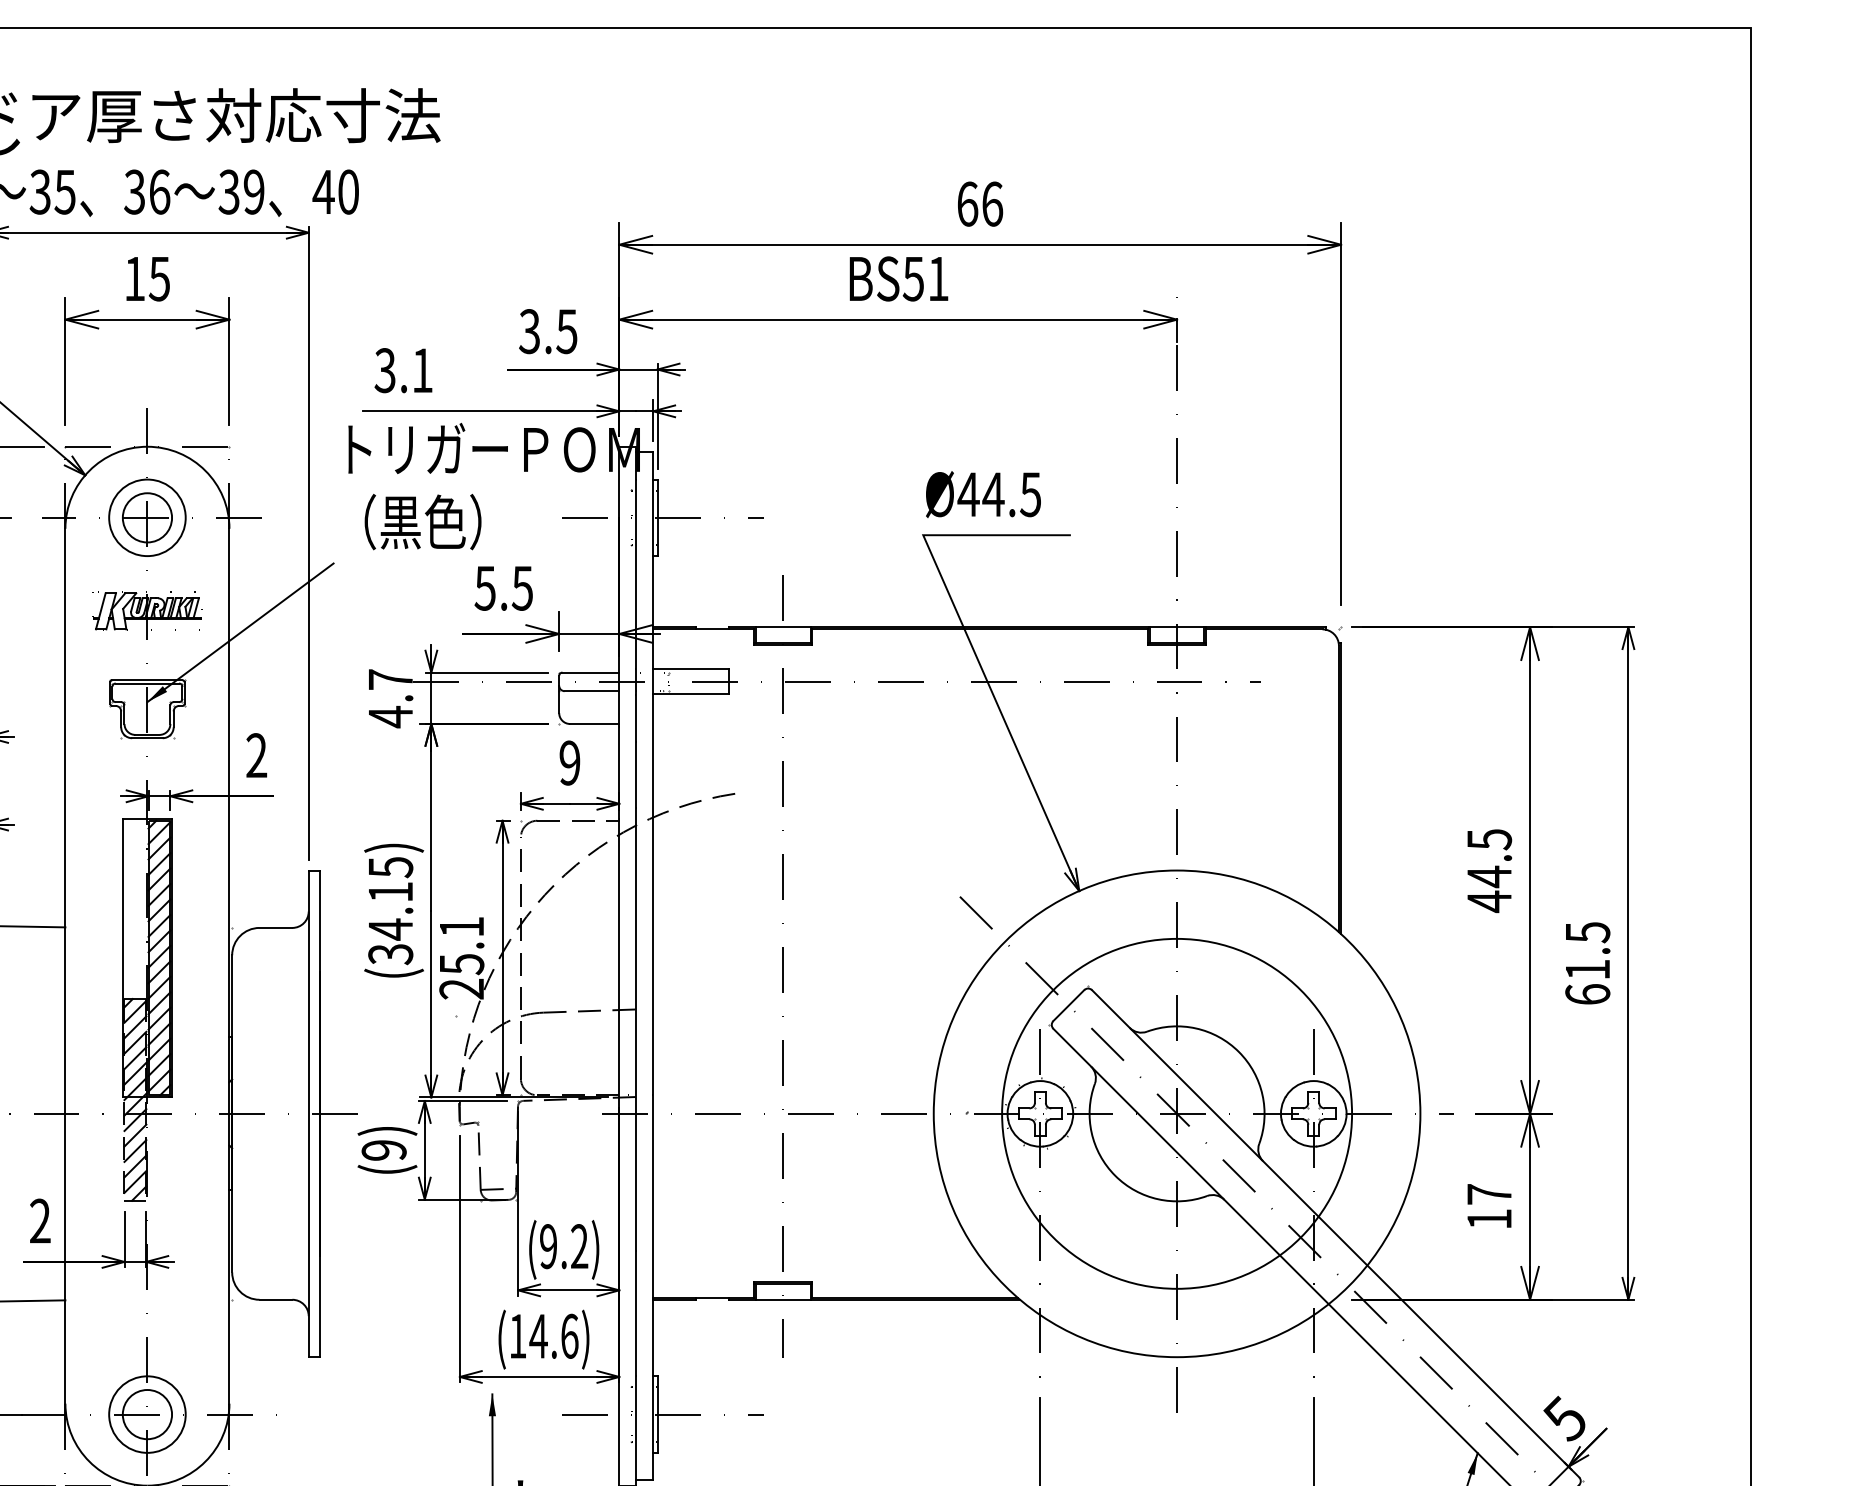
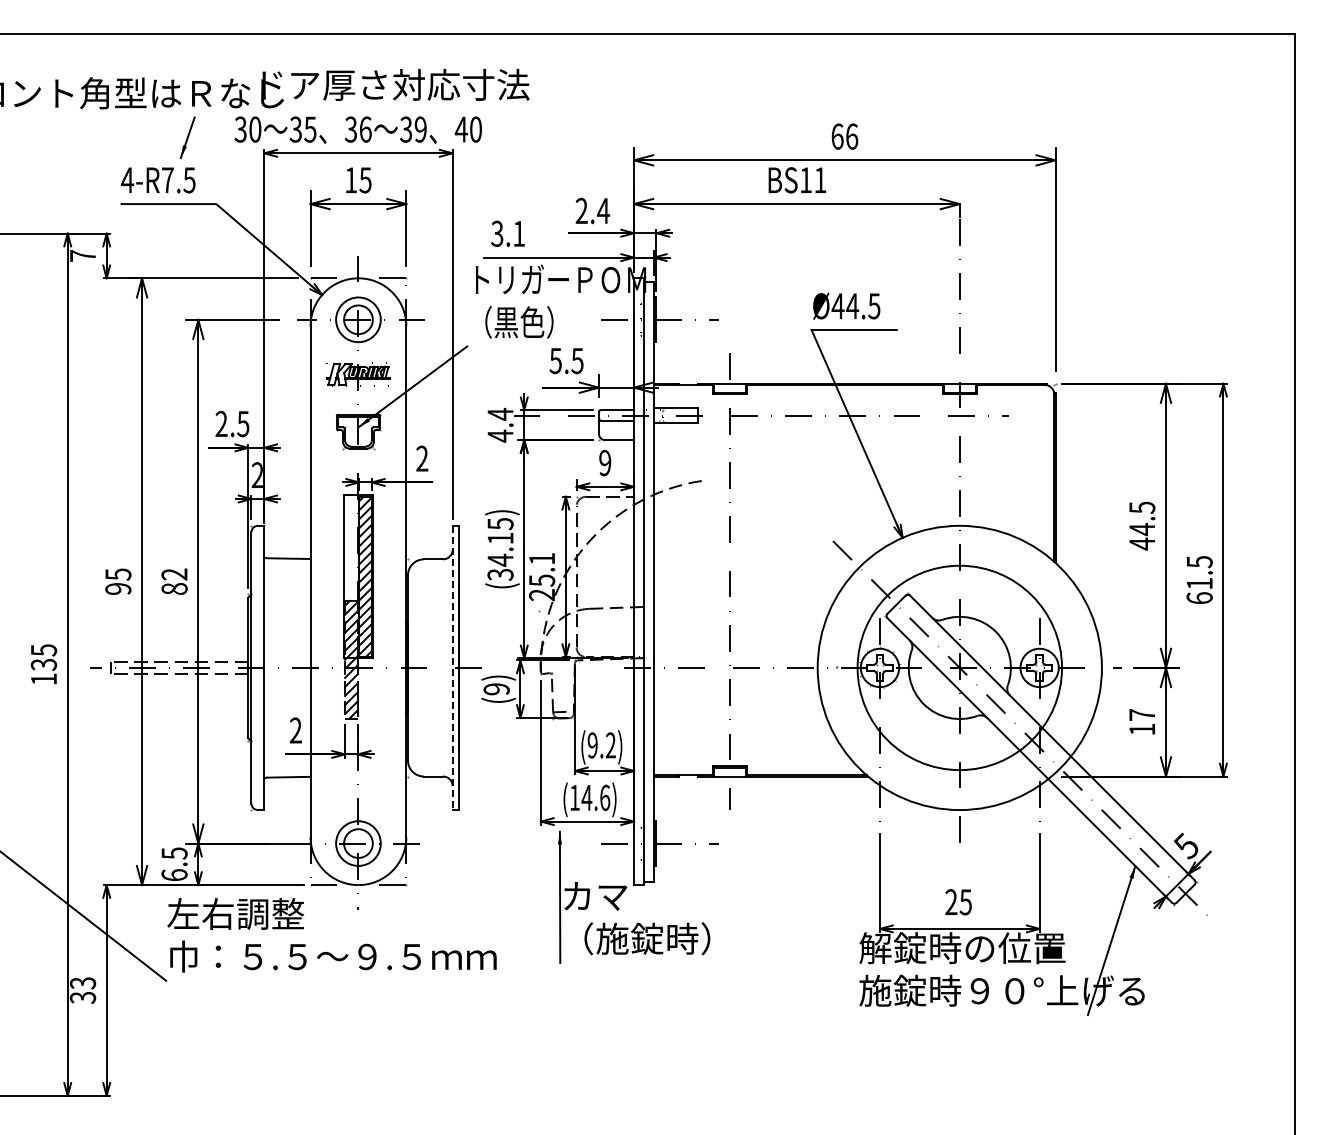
text: (912, 279) -> (805, 180), BS51 -> BS11
text: (548, 332) -> (592, 211), 3.5 -> 2.4
text: (390, 678) -> (500, 413), 4.7 -> 4.4
line: (308, 1114) -> (452, 668), solid -> dashed

